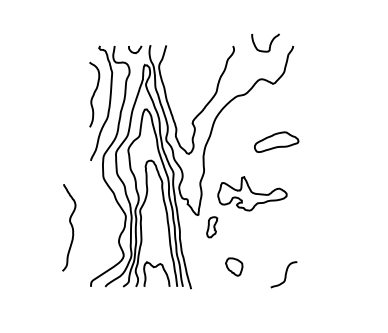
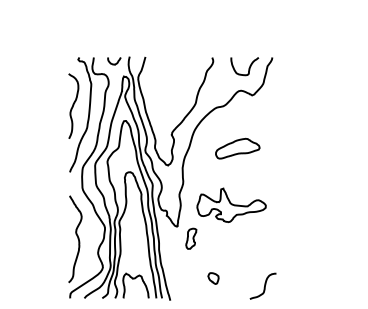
curve: (269, 44) -> (248, 68), moved
part: (276, 141) -> (237, 148), moved
curve: (71, 227) -> (77, 239), moved
part: (234, 266) -> (213, 278), size x0.62

